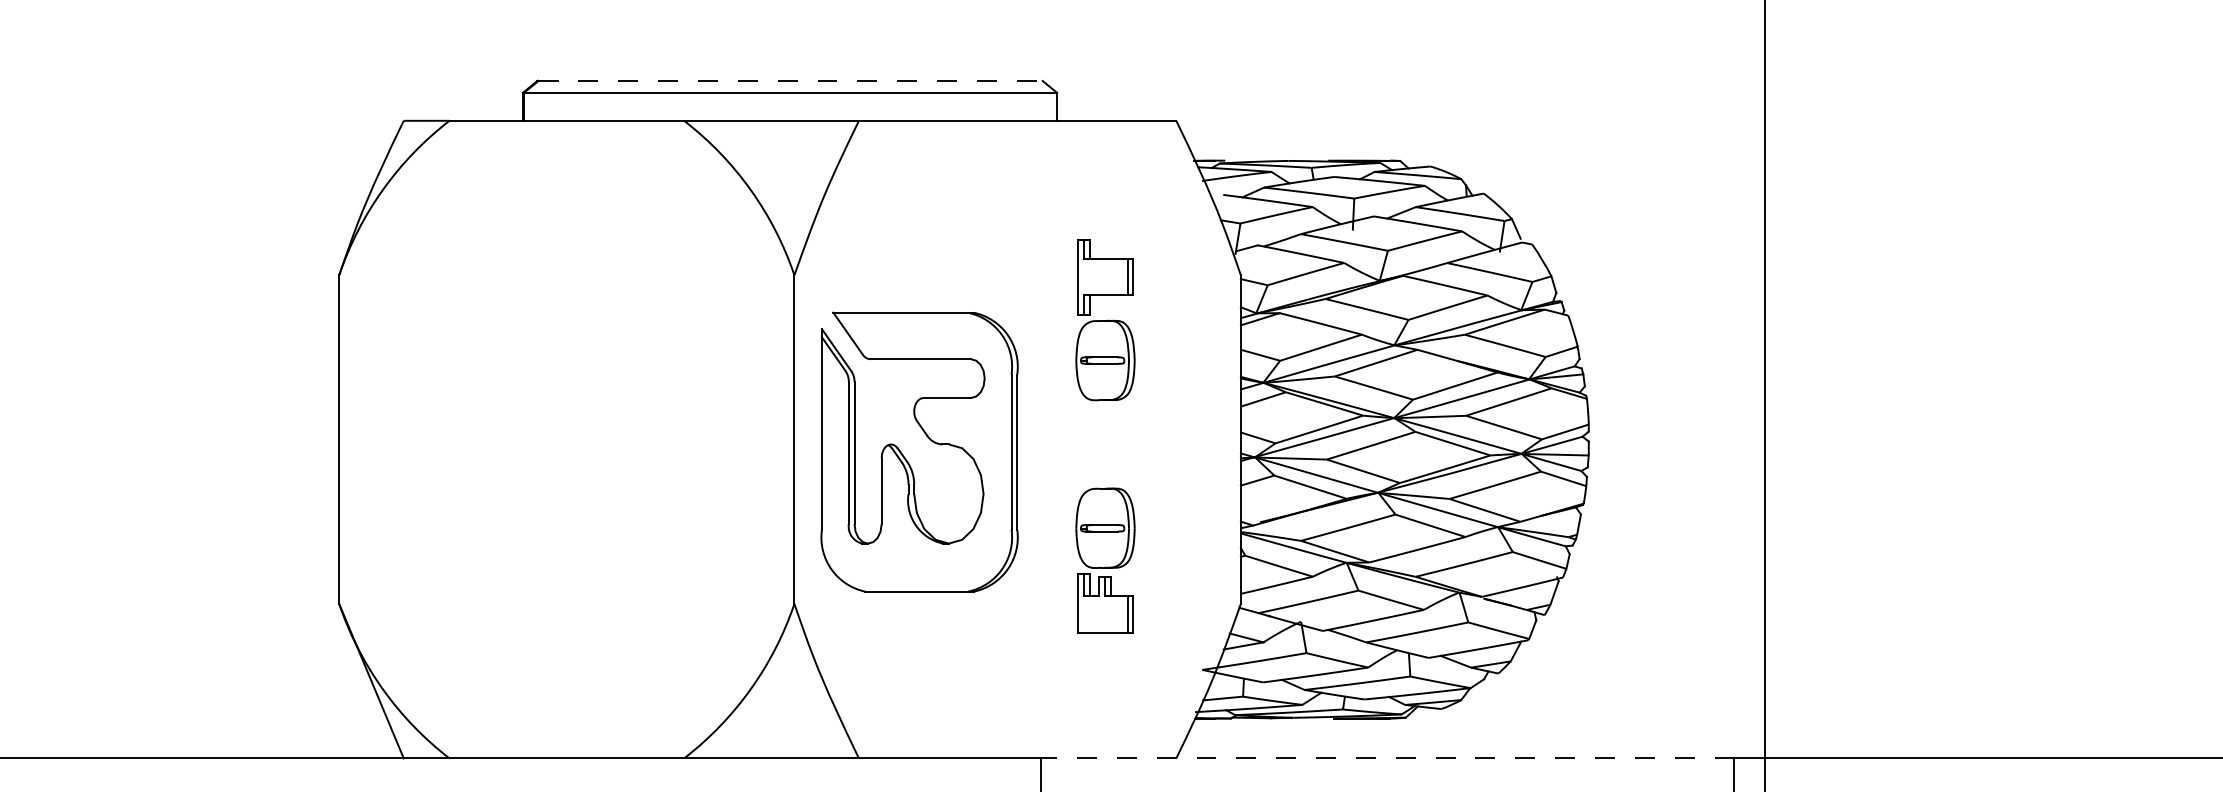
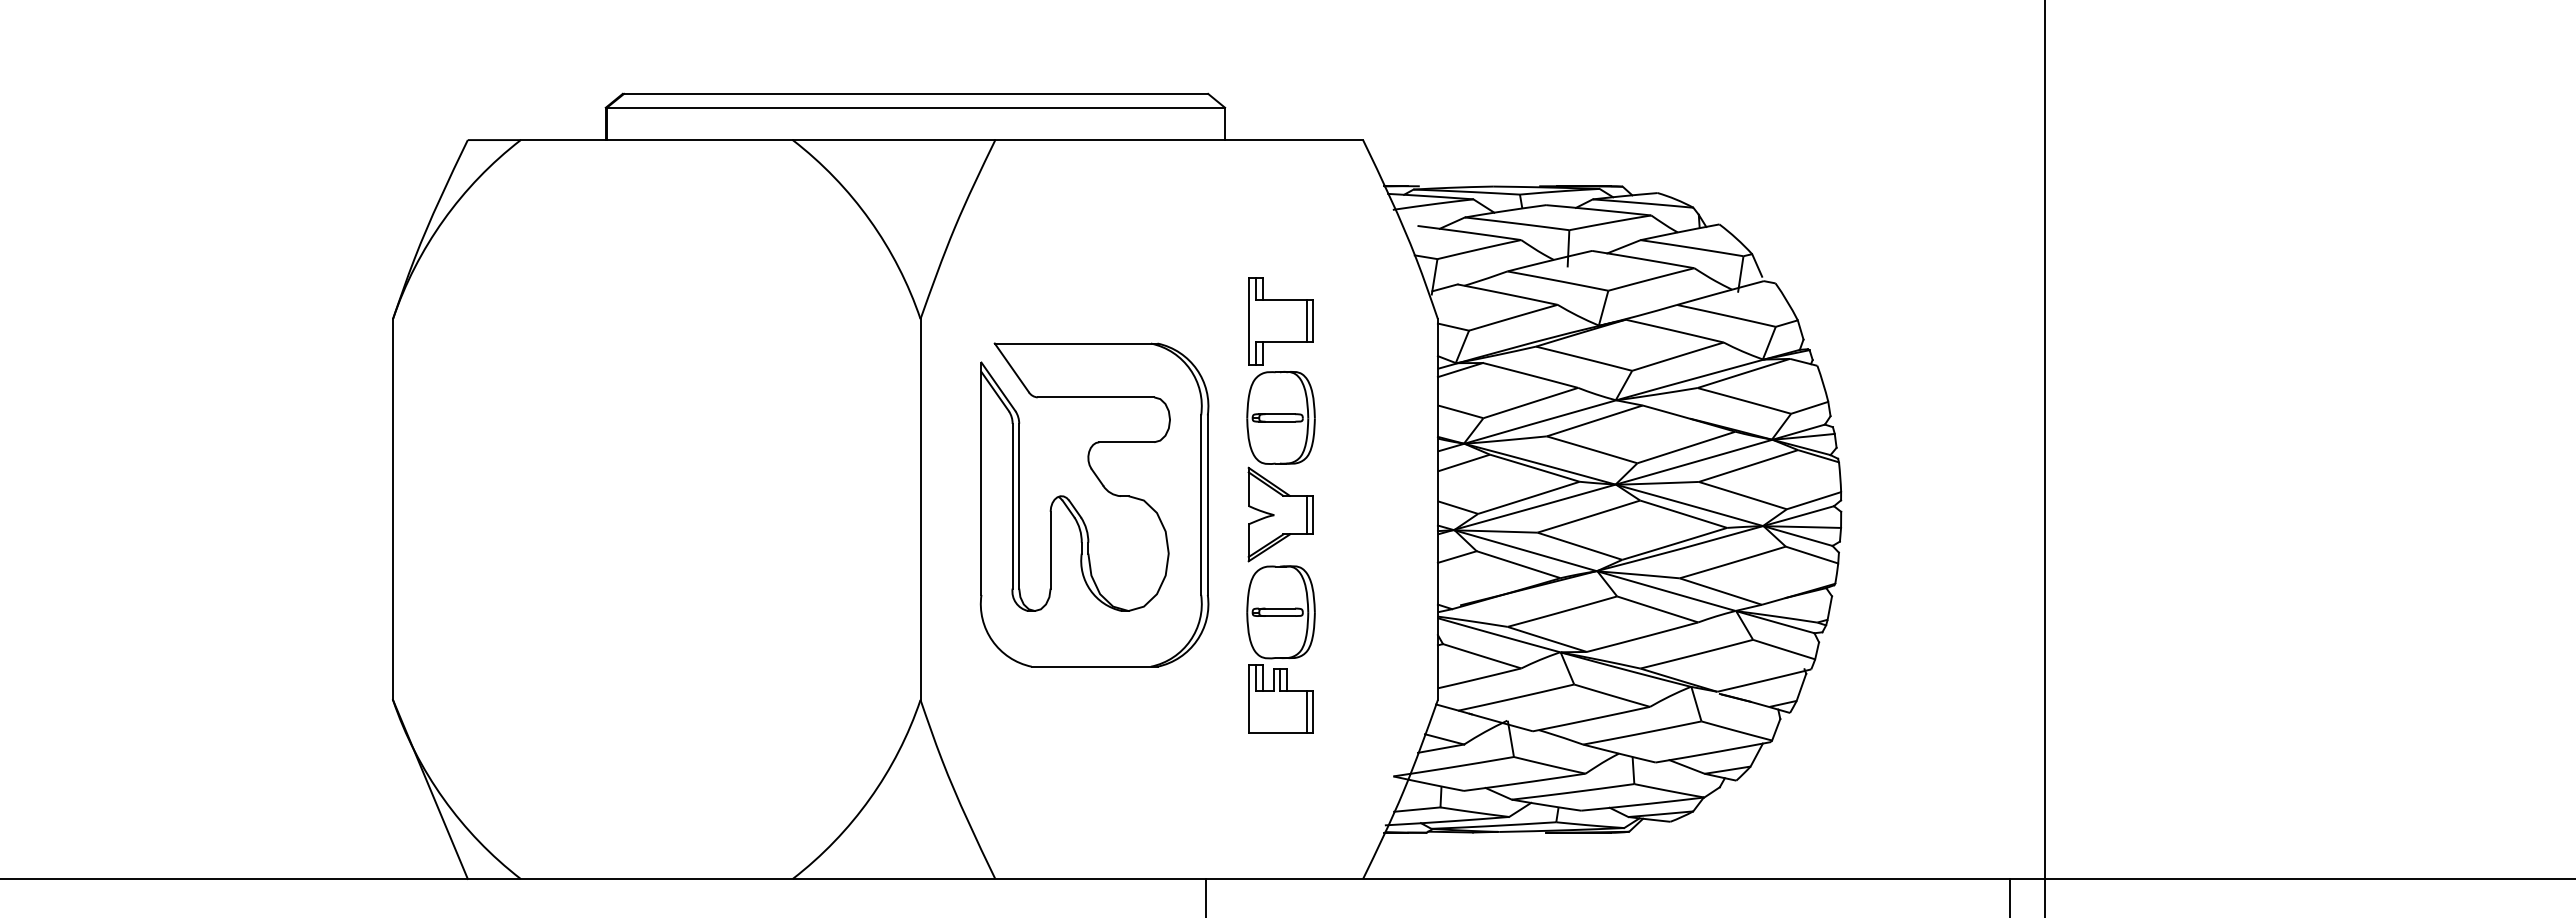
line: (790, 80) -> (916, 93), dashed -> solid
part: (1105, 443) -> (1280, 514), added
part: (907, 460) -> (1080, 514), moved
line: (1388, 757) -> (1608, 878), dashed -> solid

